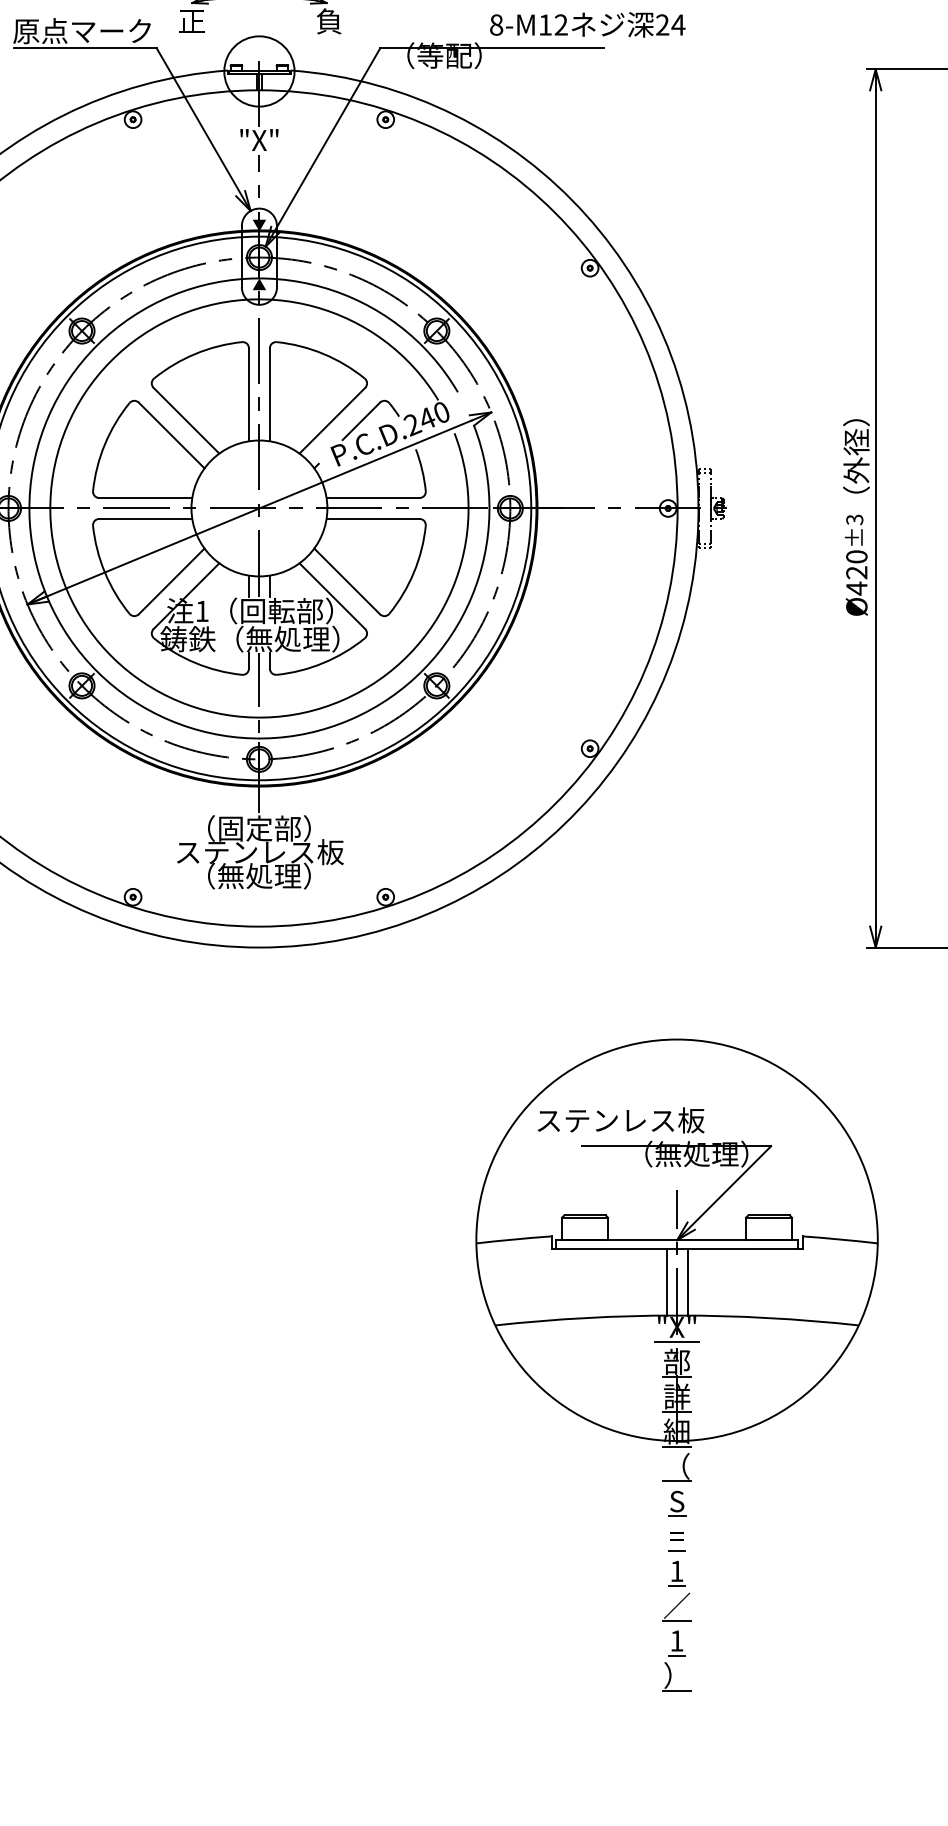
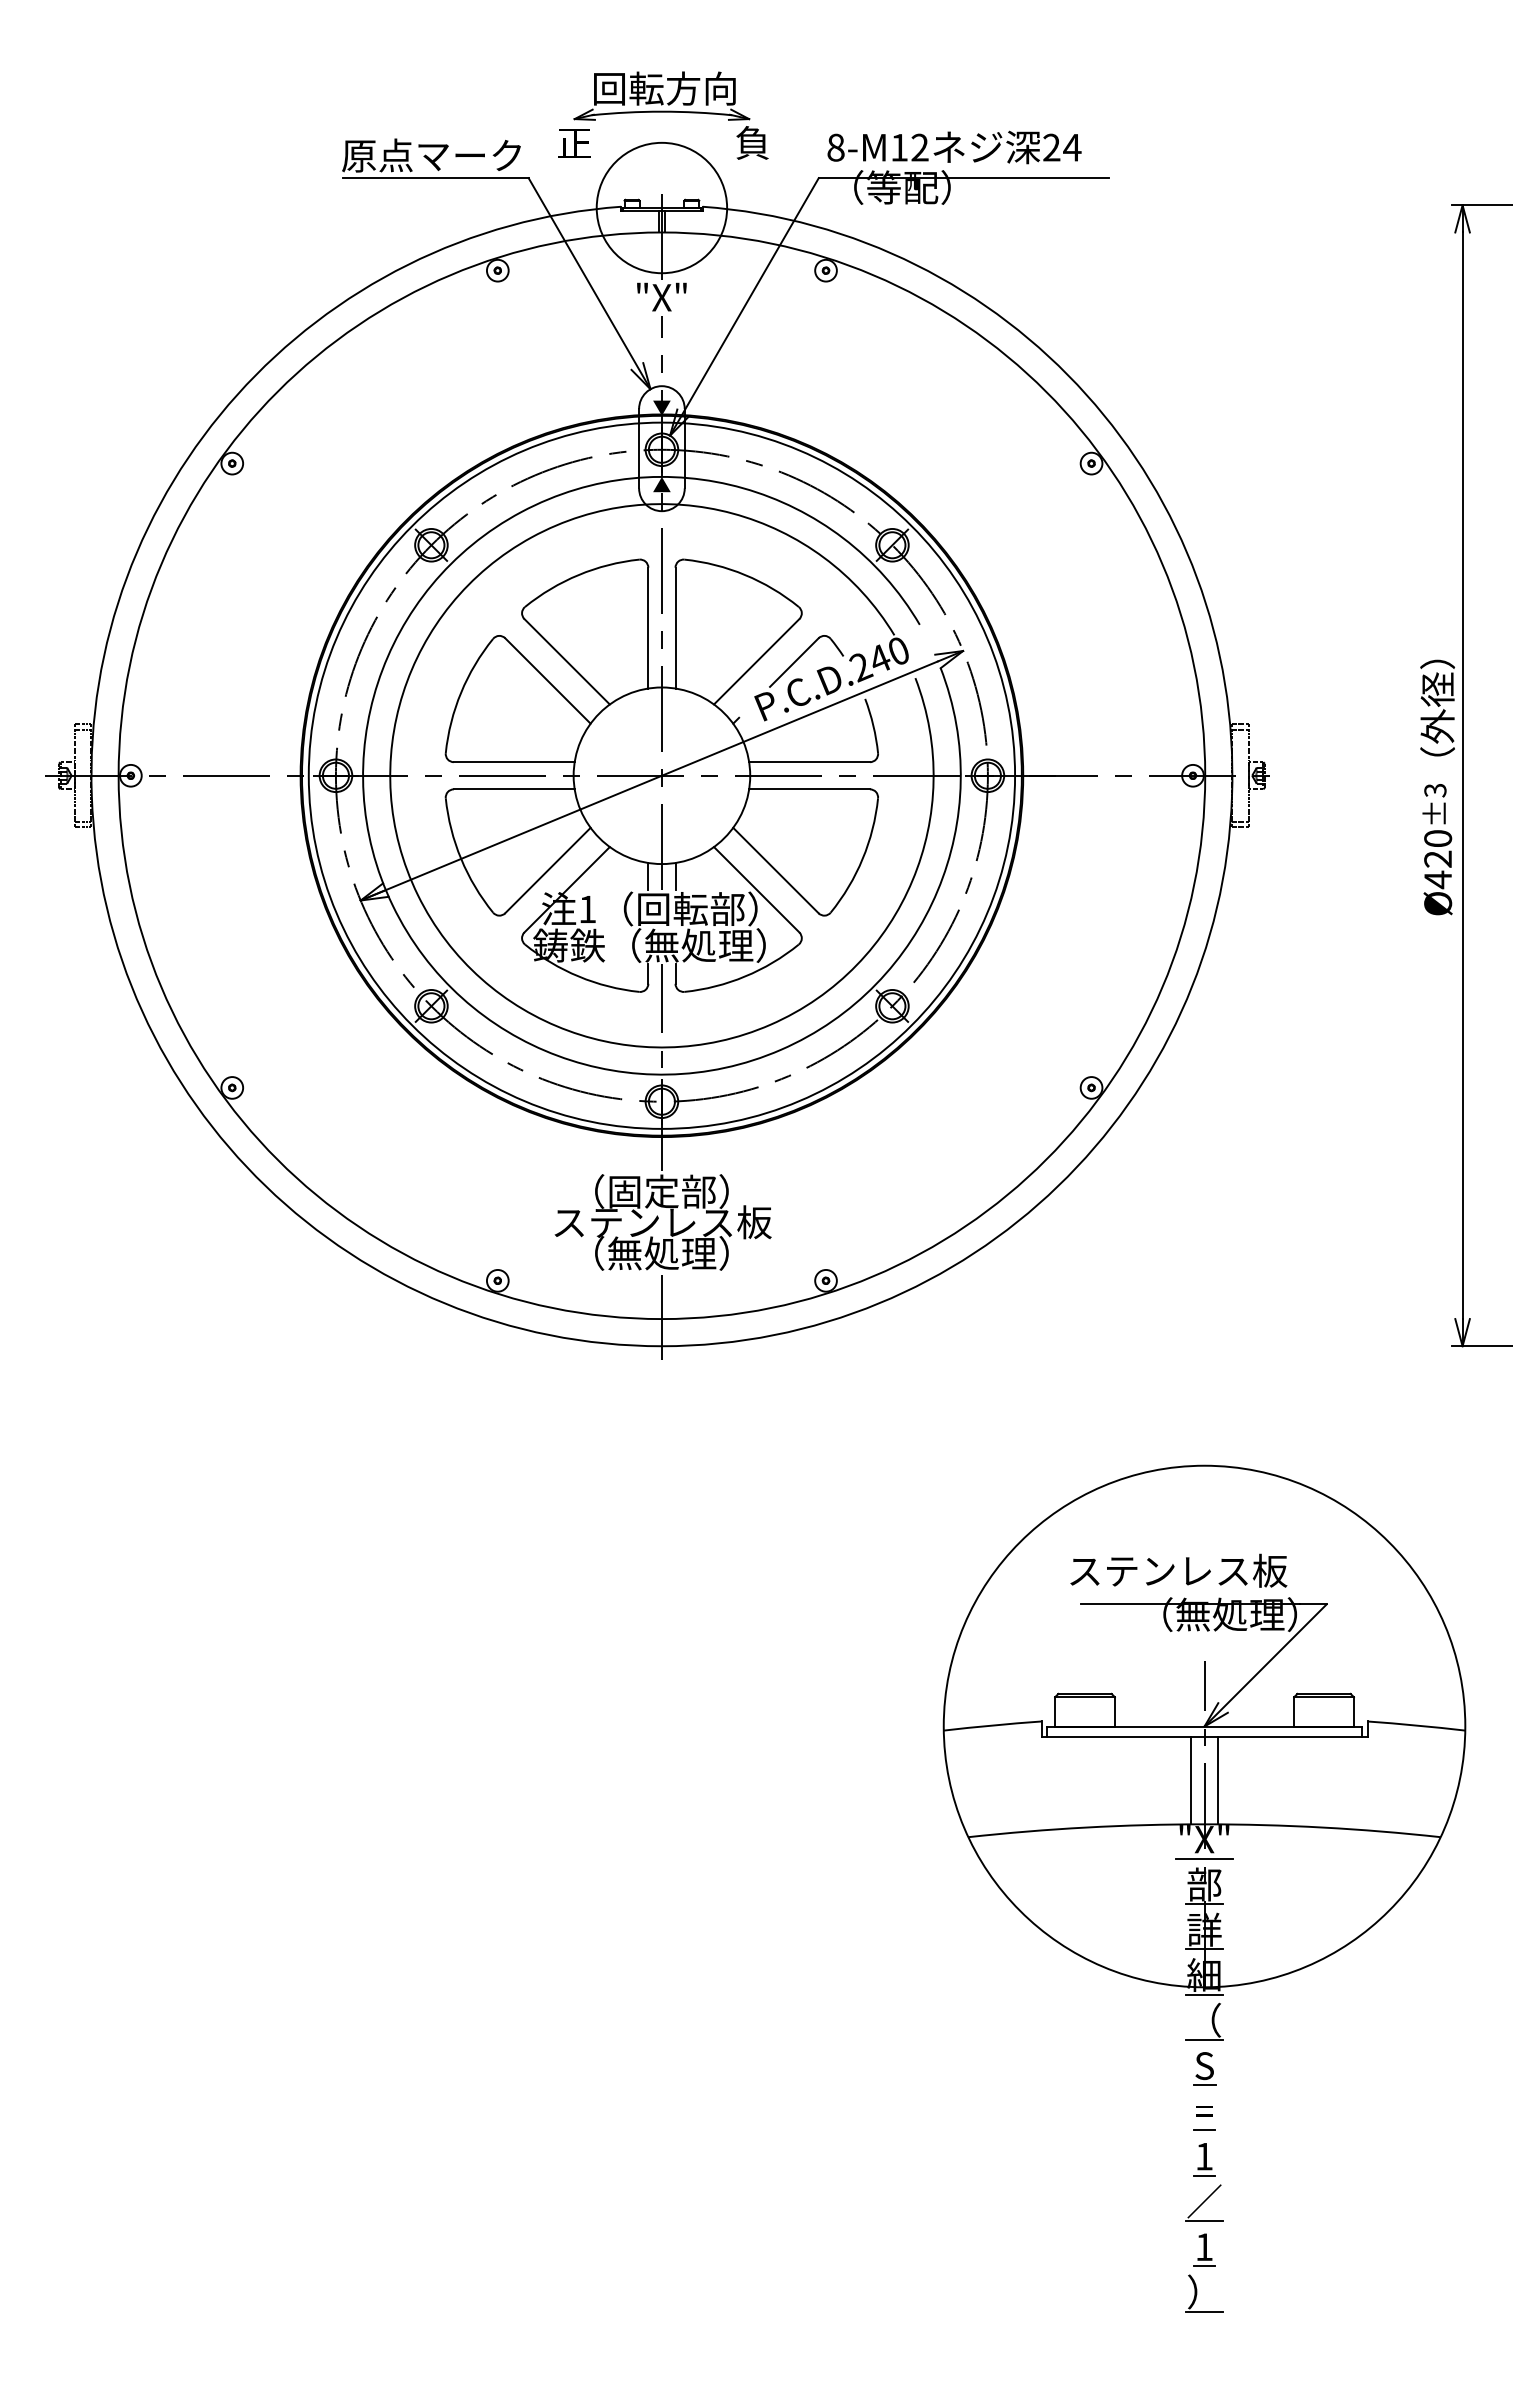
text: (587, 24) -> (954, 147), moved
circle: (259, 71) -> (661, 207), size x1.43
line: (259, 924) -> (661, 1316), added
text: (620, 1120) -> (1178, 1570), moved

